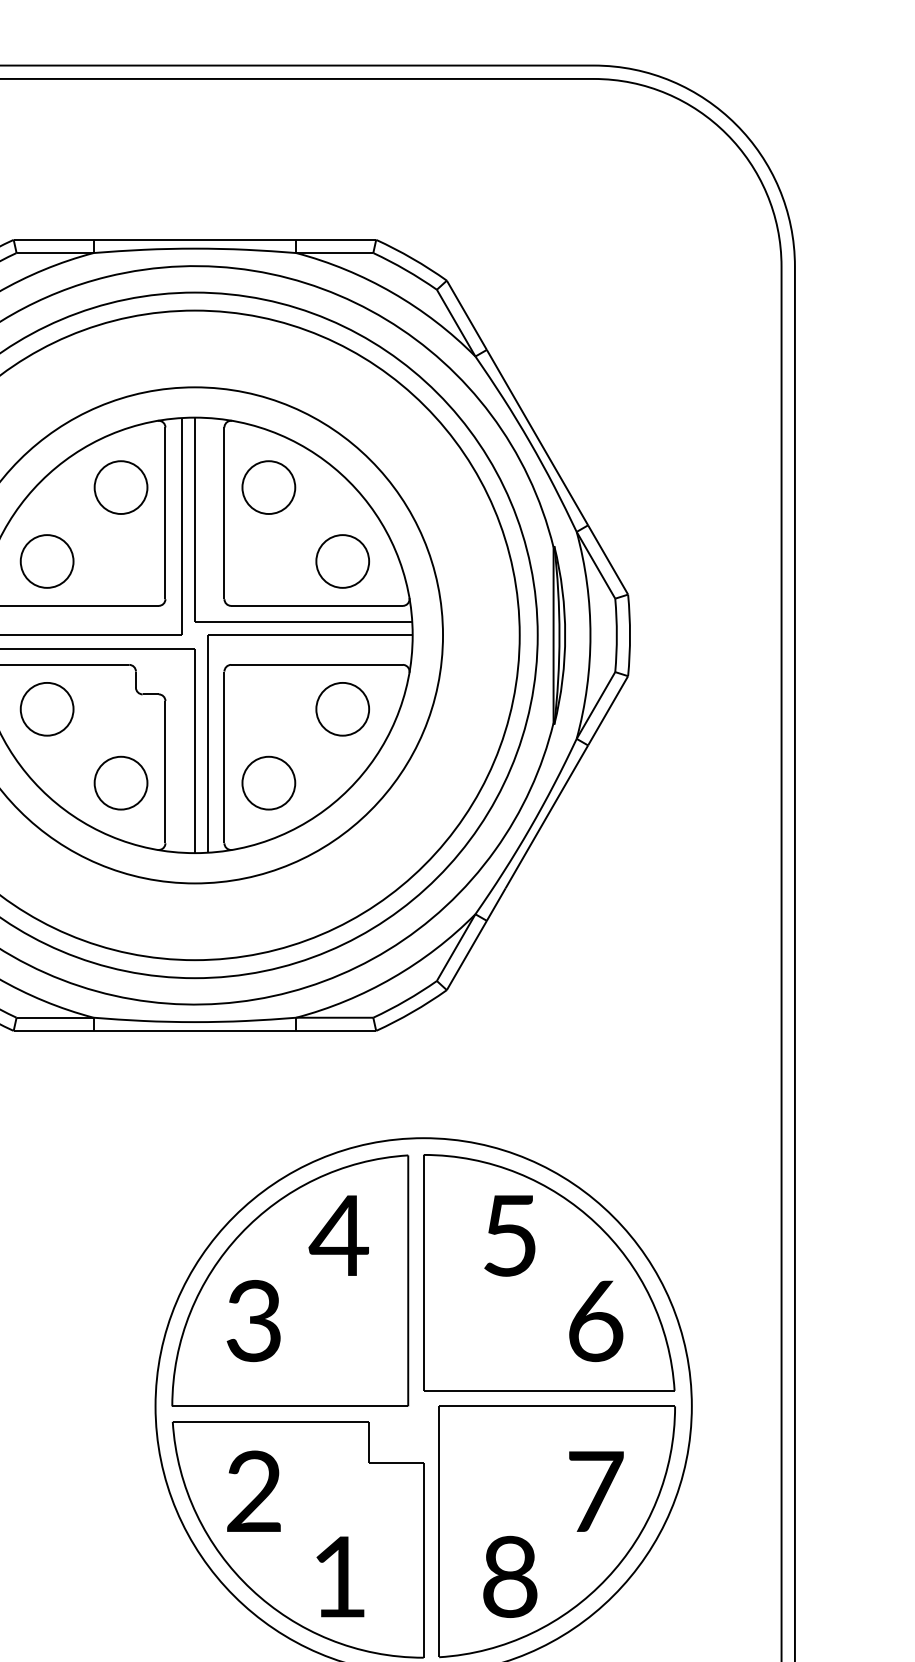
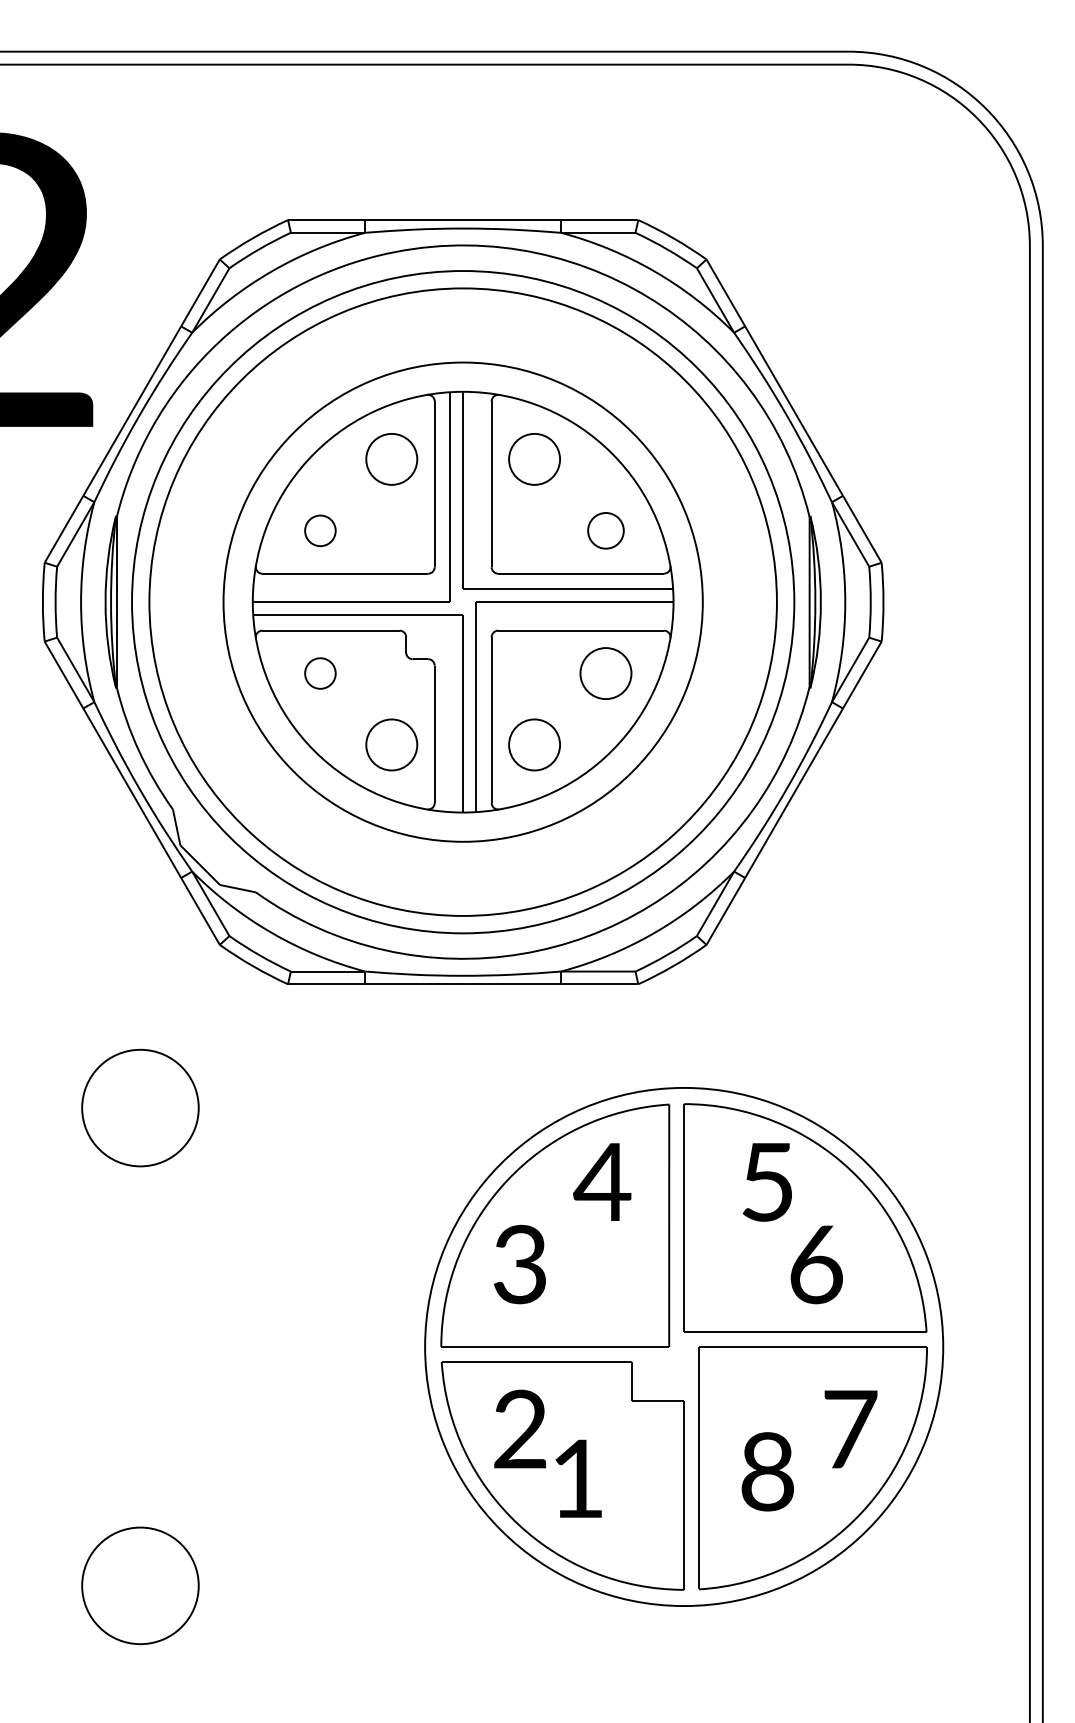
part: (47, 561) -> (320, 530), size x0.6
part: (342, 561) -> (605, 530), size x0.7
part: (47, 709) -> (320, 673), size x0.6
text: (595, 1320) -> (816, 1264), moved
text: (340, 1576) -> (578, 1478), moved
text: (509, 1576) -> (767, 1471), moved

